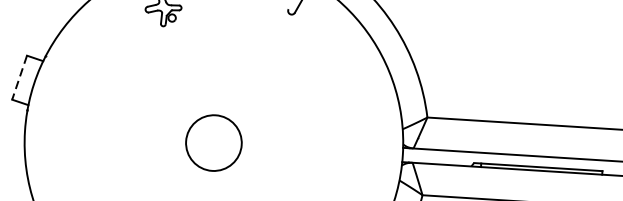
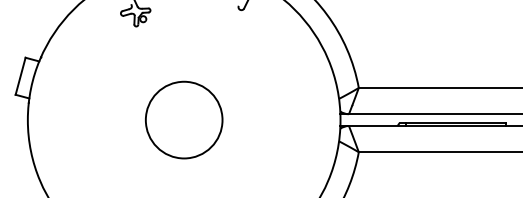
line: (19, 77) -> (20, 76), dashed -> solid
circle: (213, 142) -> (183, 119), size x1.67

